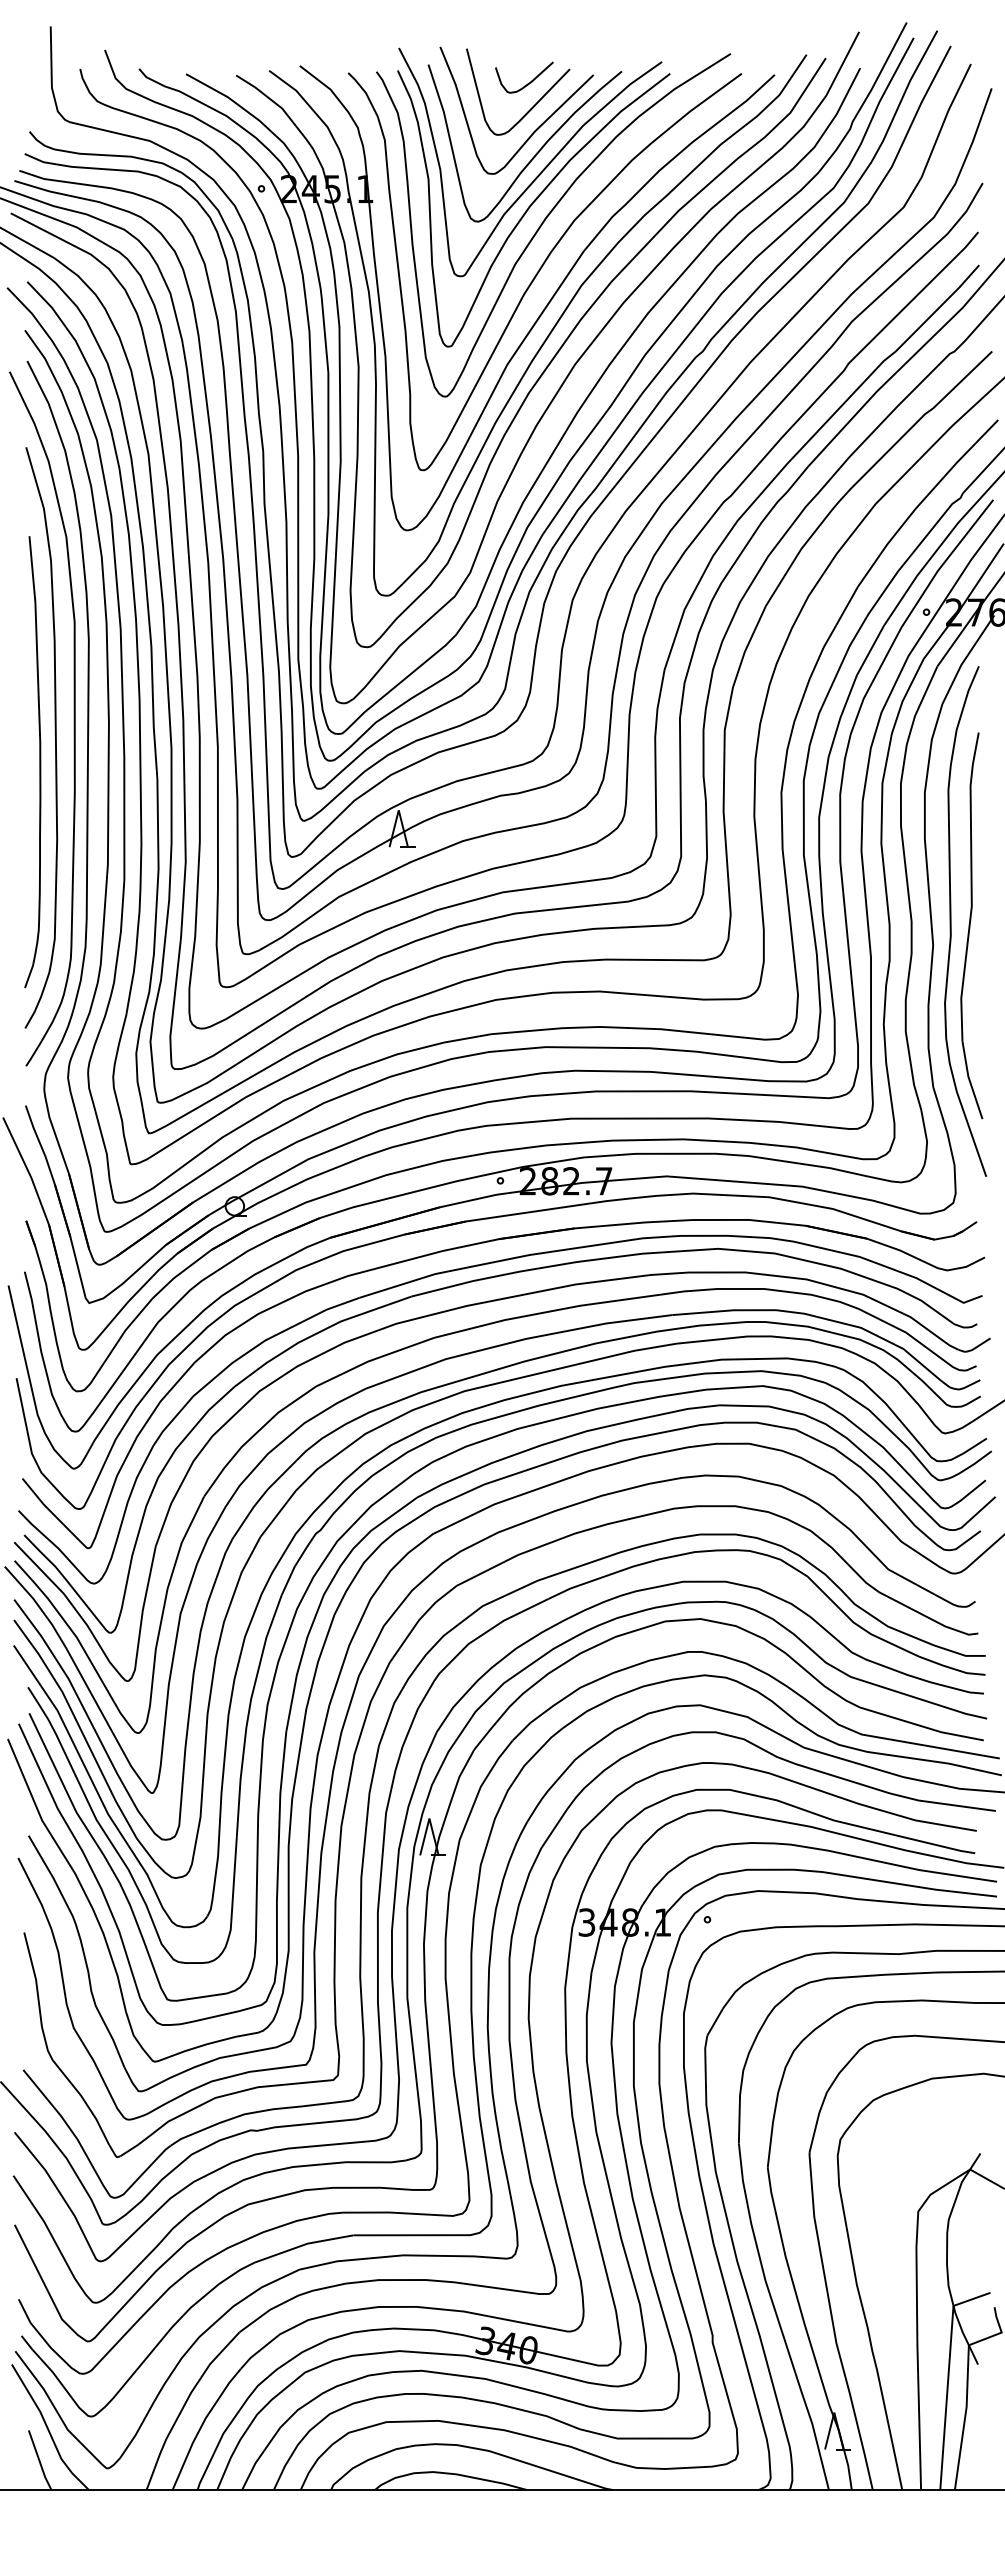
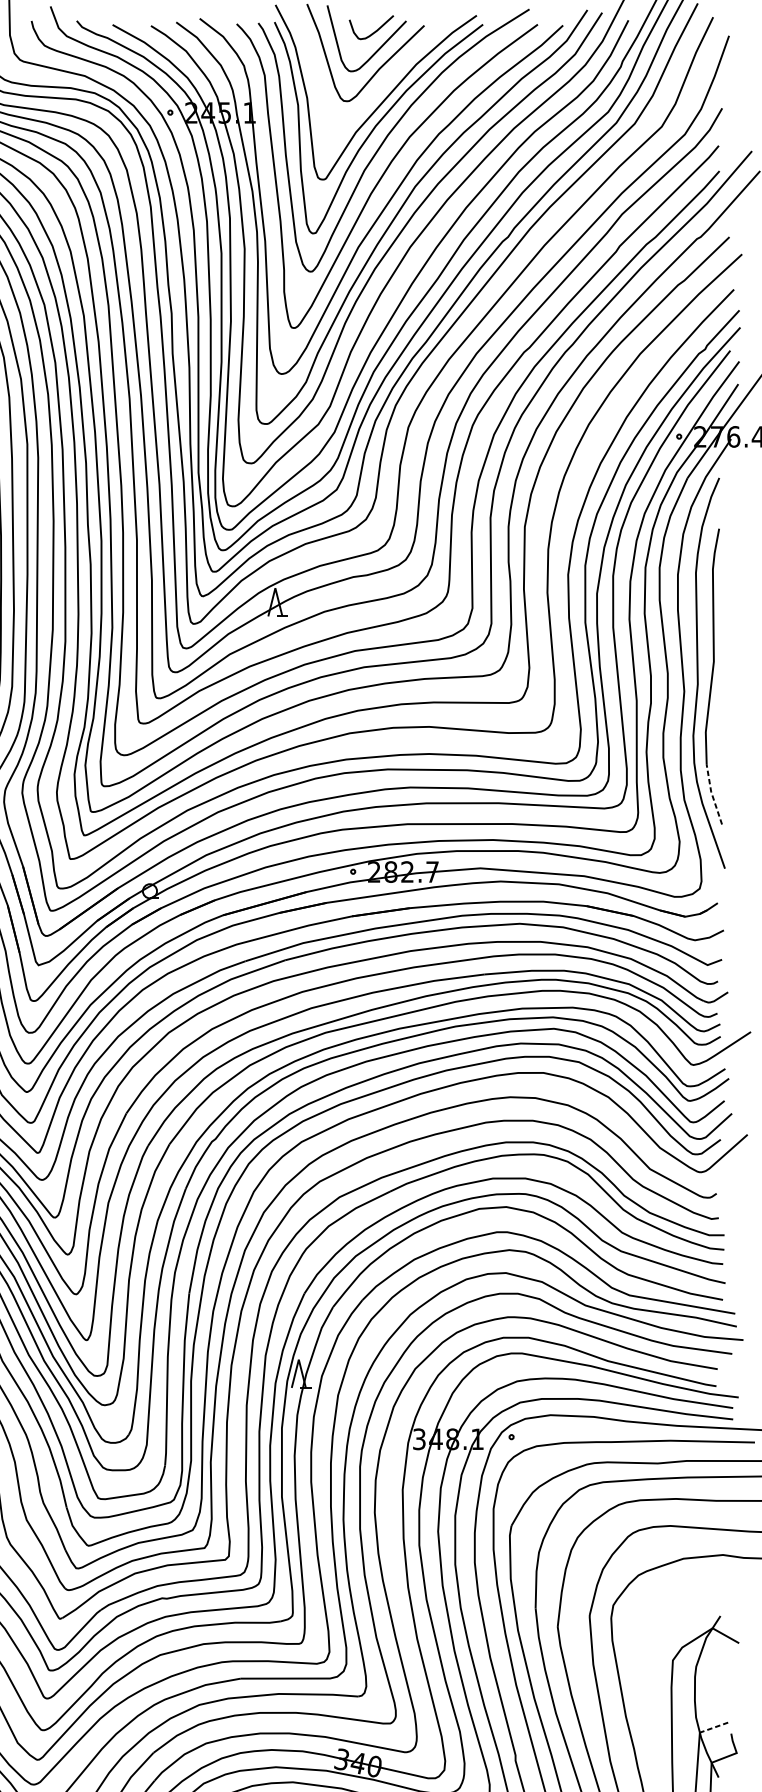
curve: (536, 152) -> (380, 84), removed
line: (969, 1080) -> (712, 794), solid -> dashed
line: (972, 2299) -> (714, 1727), solid -> dashed

